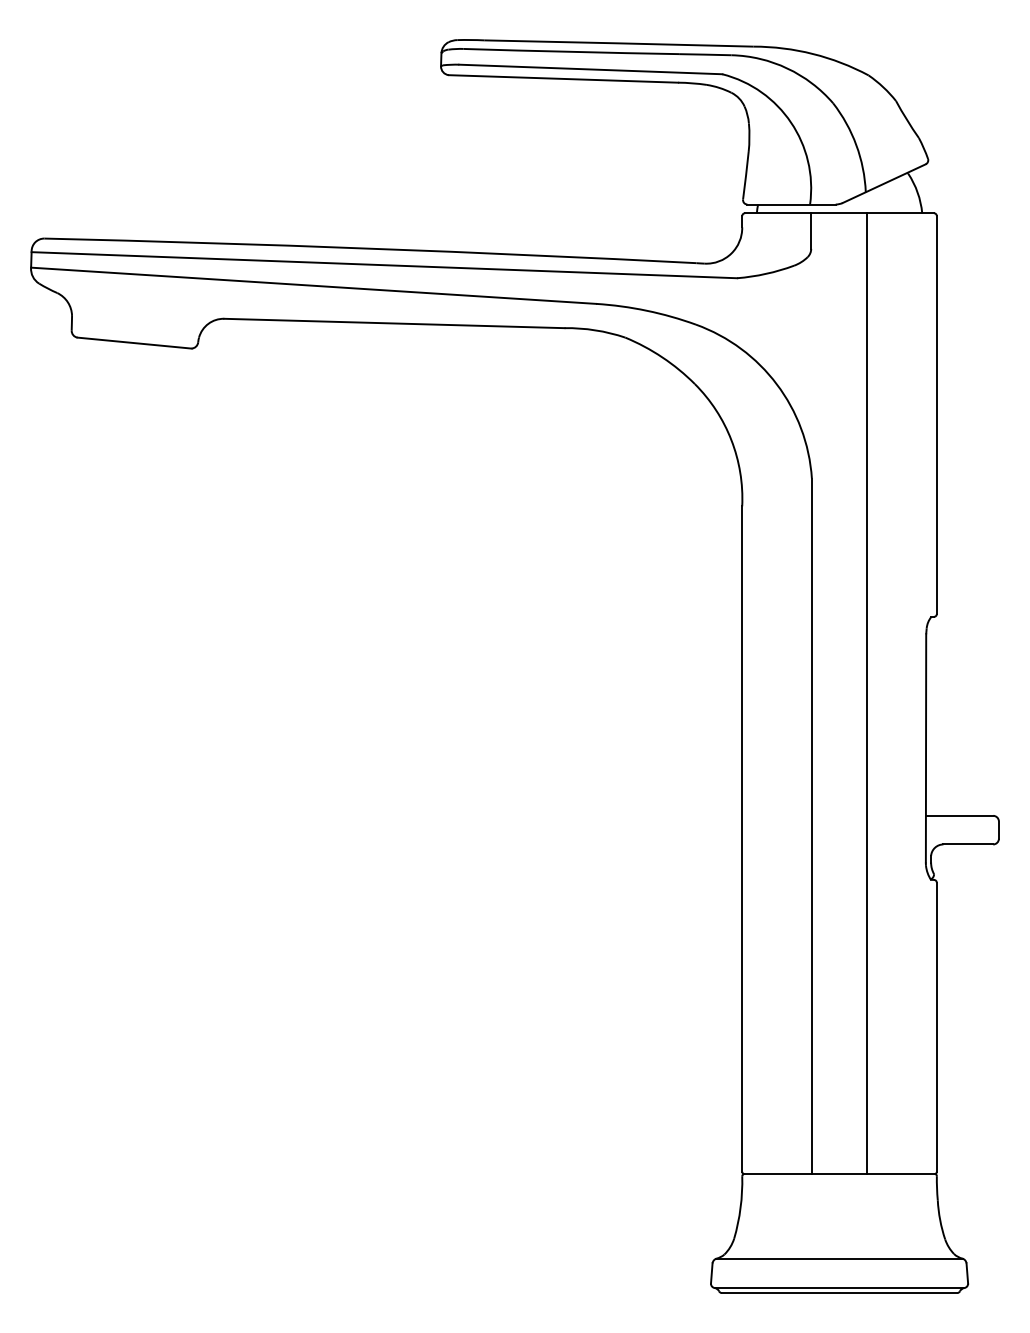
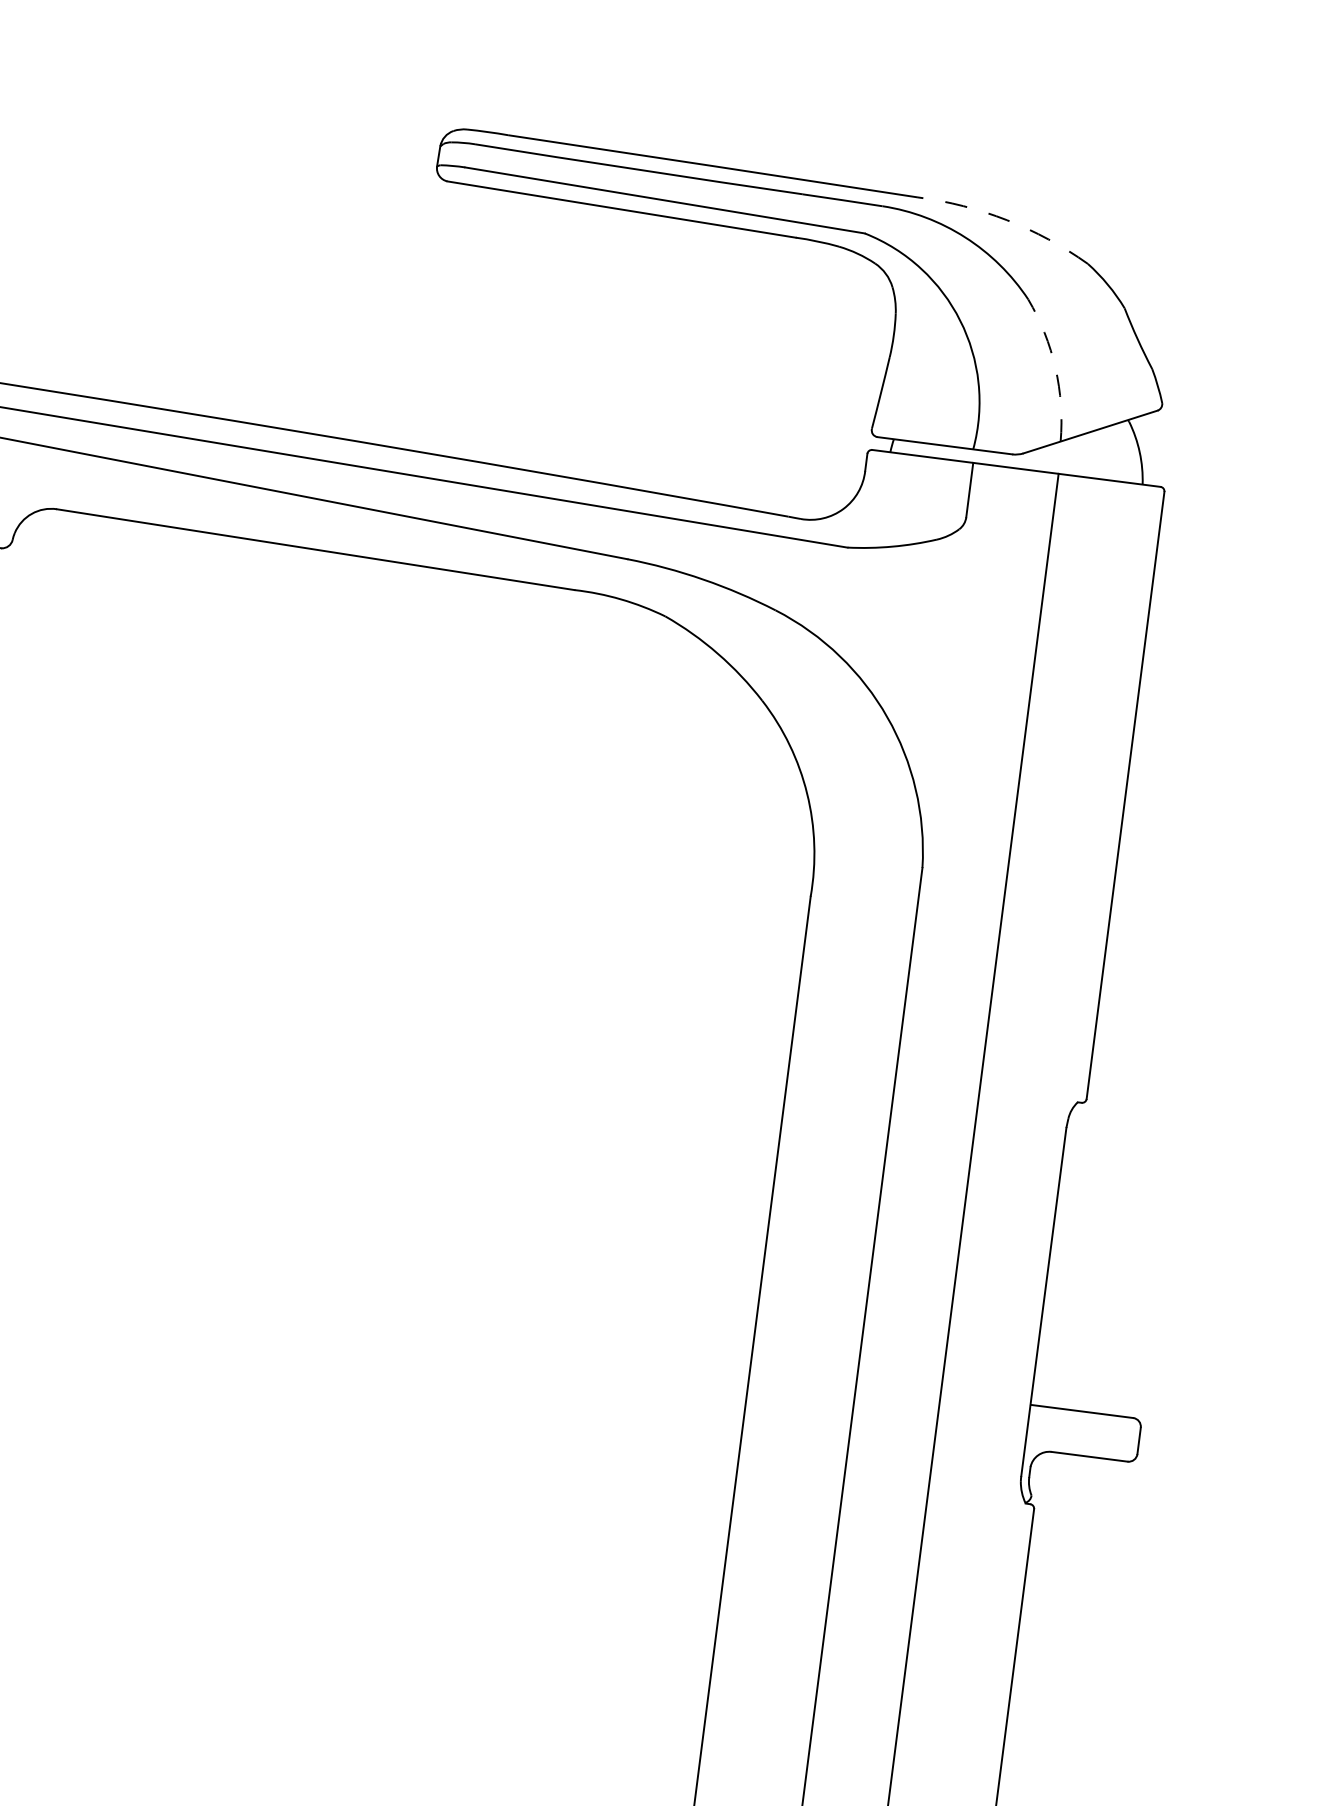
arc: (812, 53) -> (1006, 219), solid -> dashed
arc: (856, 145) -> (1055, 368), solid -> dashed

